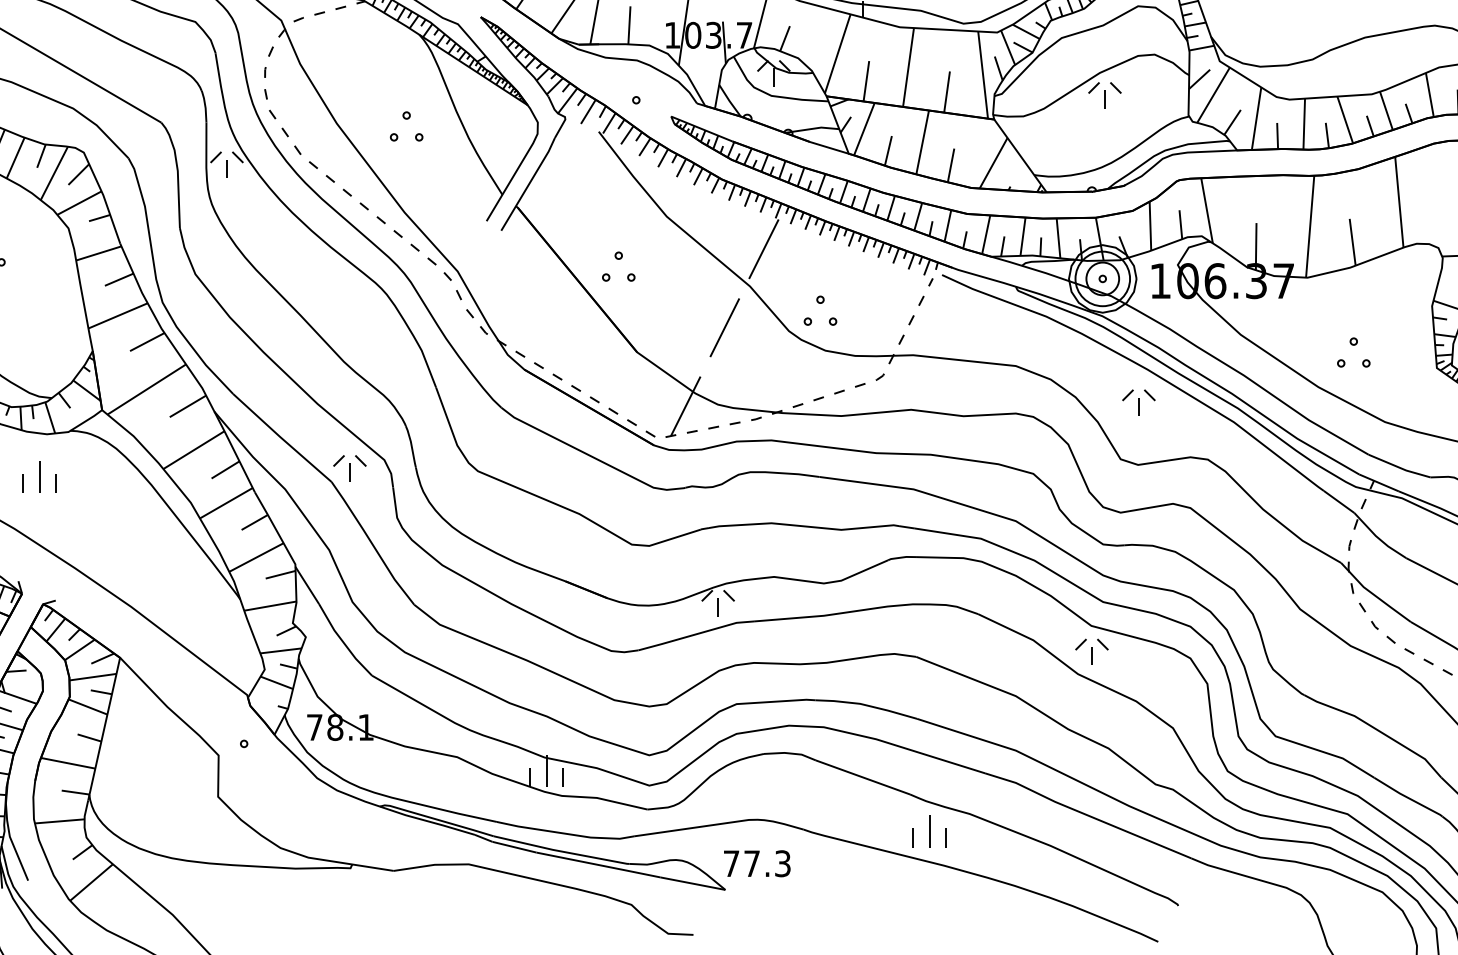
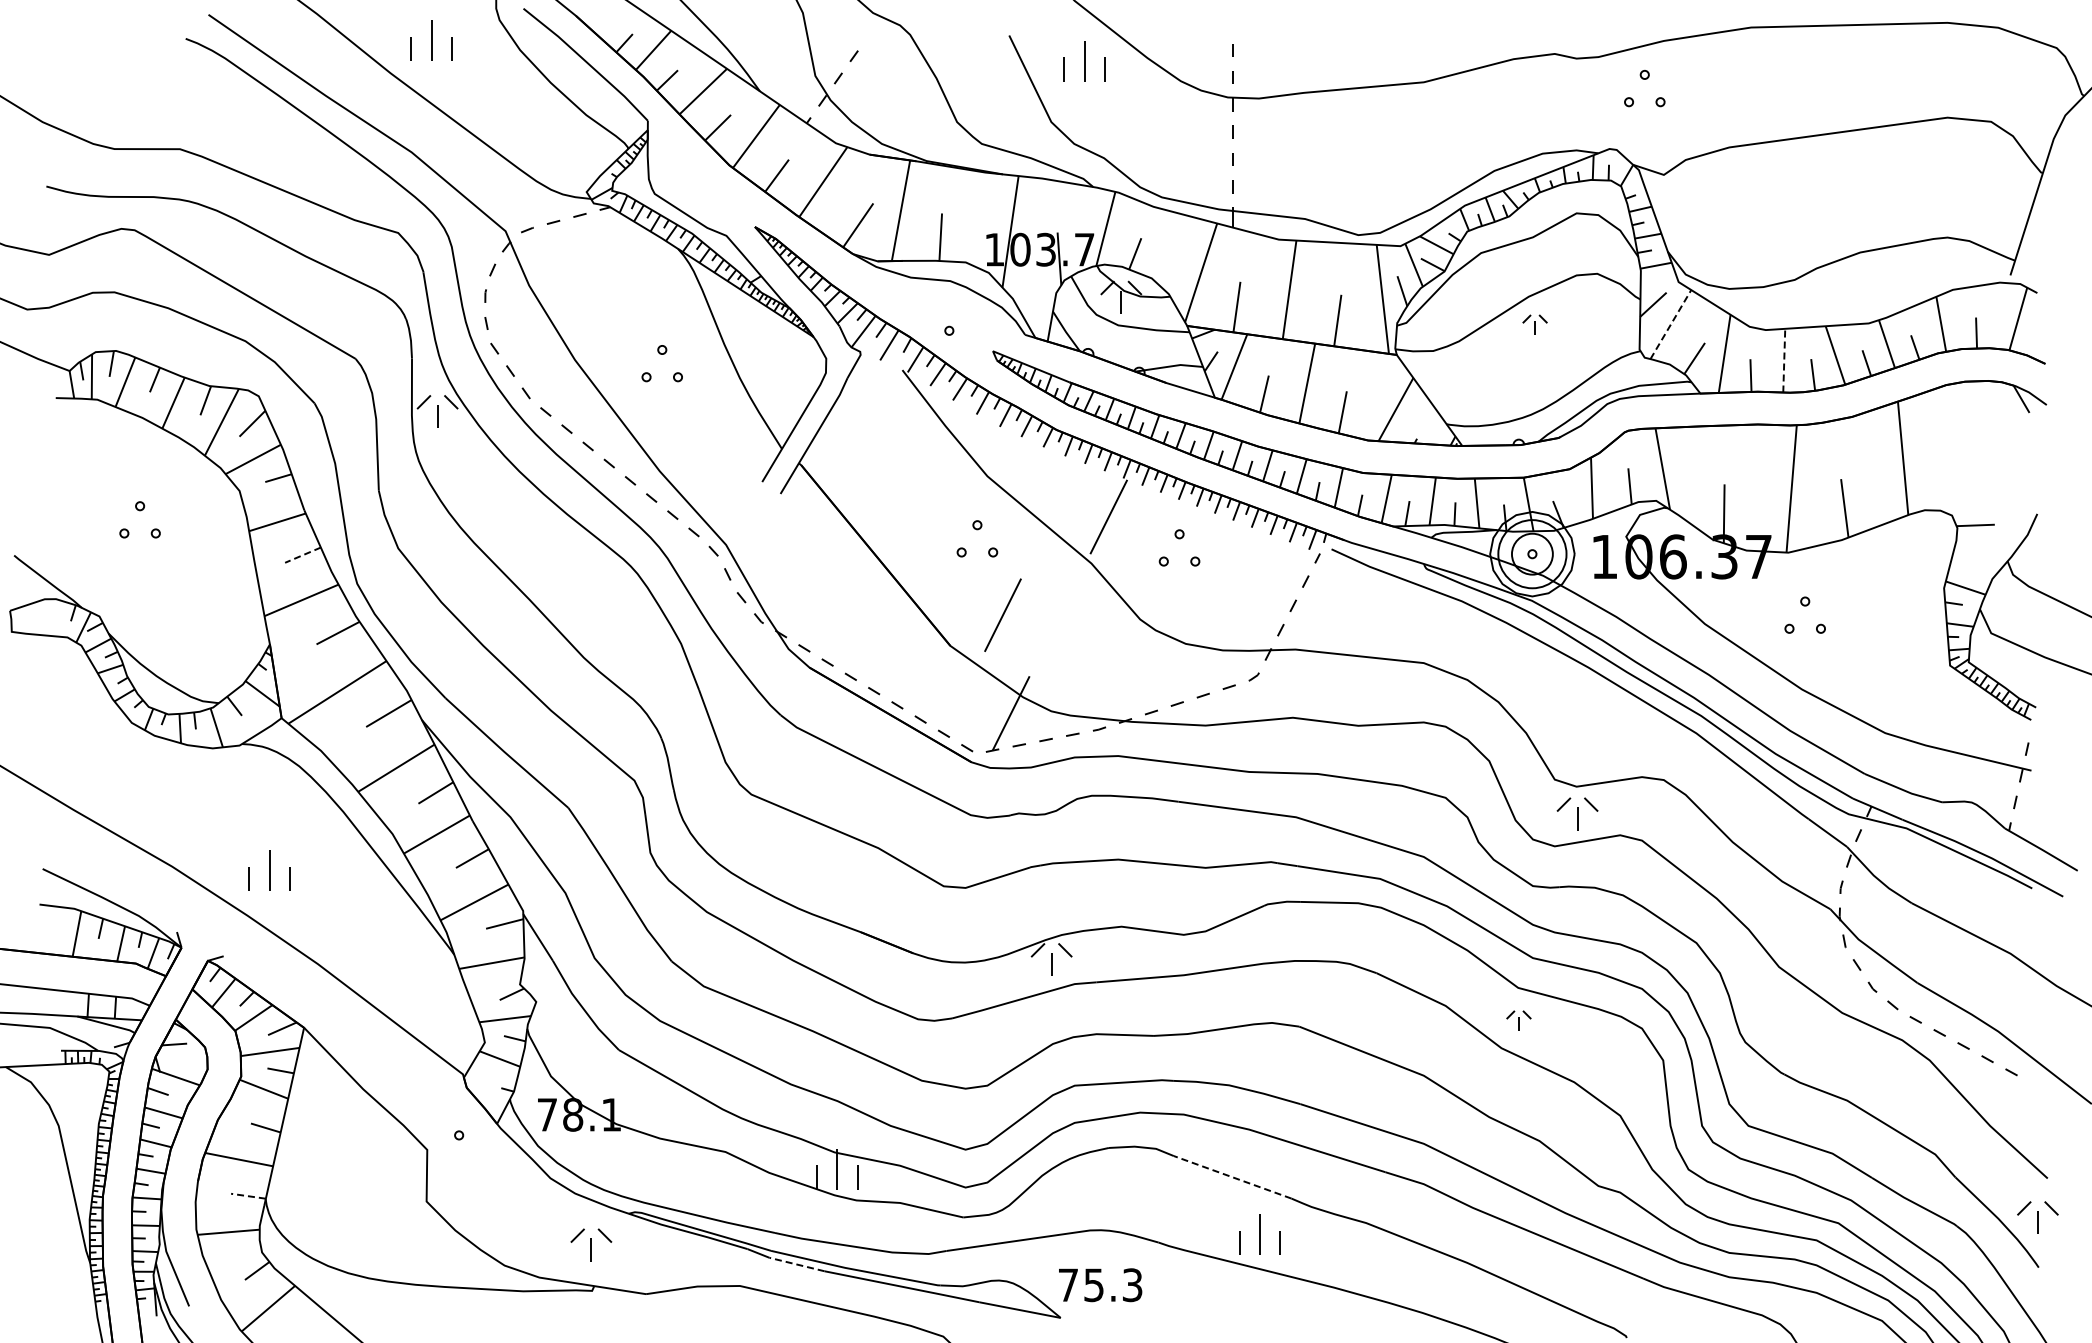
part: (1104, 95) -> (1534, 324), size x0.6
line: (1214, 95) -> (1671, 324), solid -> dashed
line: (1304, 123) -> (1784, 360), solid -> dashed
part: (618, 259) -> (977, 530), moved
line: (118, 279) -> (302, 555), solid -> dashed
part: (820, 303) -> (1179, 539), moved
line: (724, 327) -> (1002, 614), moved
part: (1353, 345) -> (1804, 606), moved
part: (1138, 402) -> (1577, 813), moved
part: (350, 467) -> (591, 1244), moved
part: (39, 476) -> (269, 870), moved
part: (1091, 651) -> (1518, 1020), size x0.6
line: (862, 777) -> (1232, 1177), solid -> dashed
line: (75, 792) -> (248, 1196), solid -> dashed
part: (929, 831) -> (1259, 1234), moved
line: (514, 847) -> (796, 1264), solid -> dashed
text: (751, 863) -> (1093, 1285), 77.3 -> 75.3

